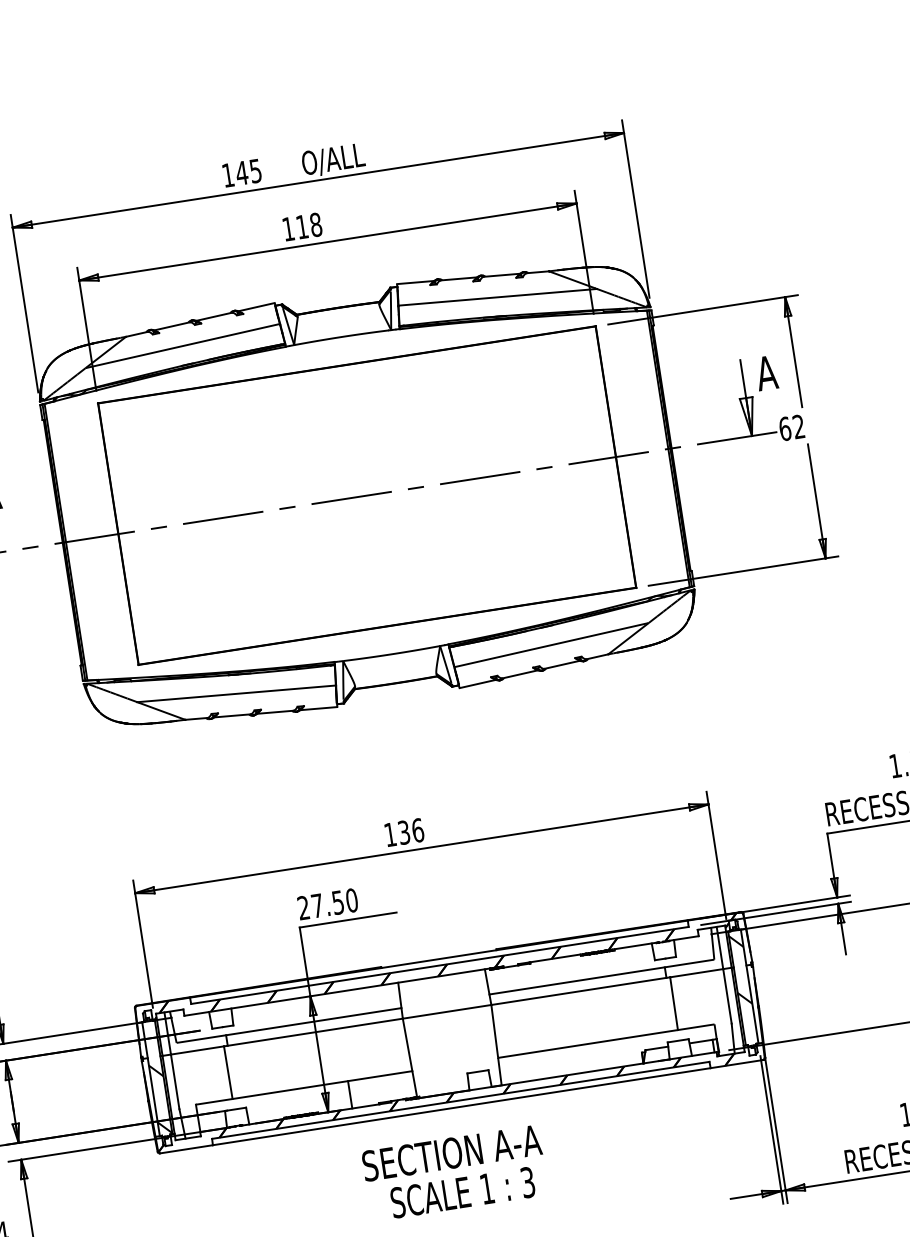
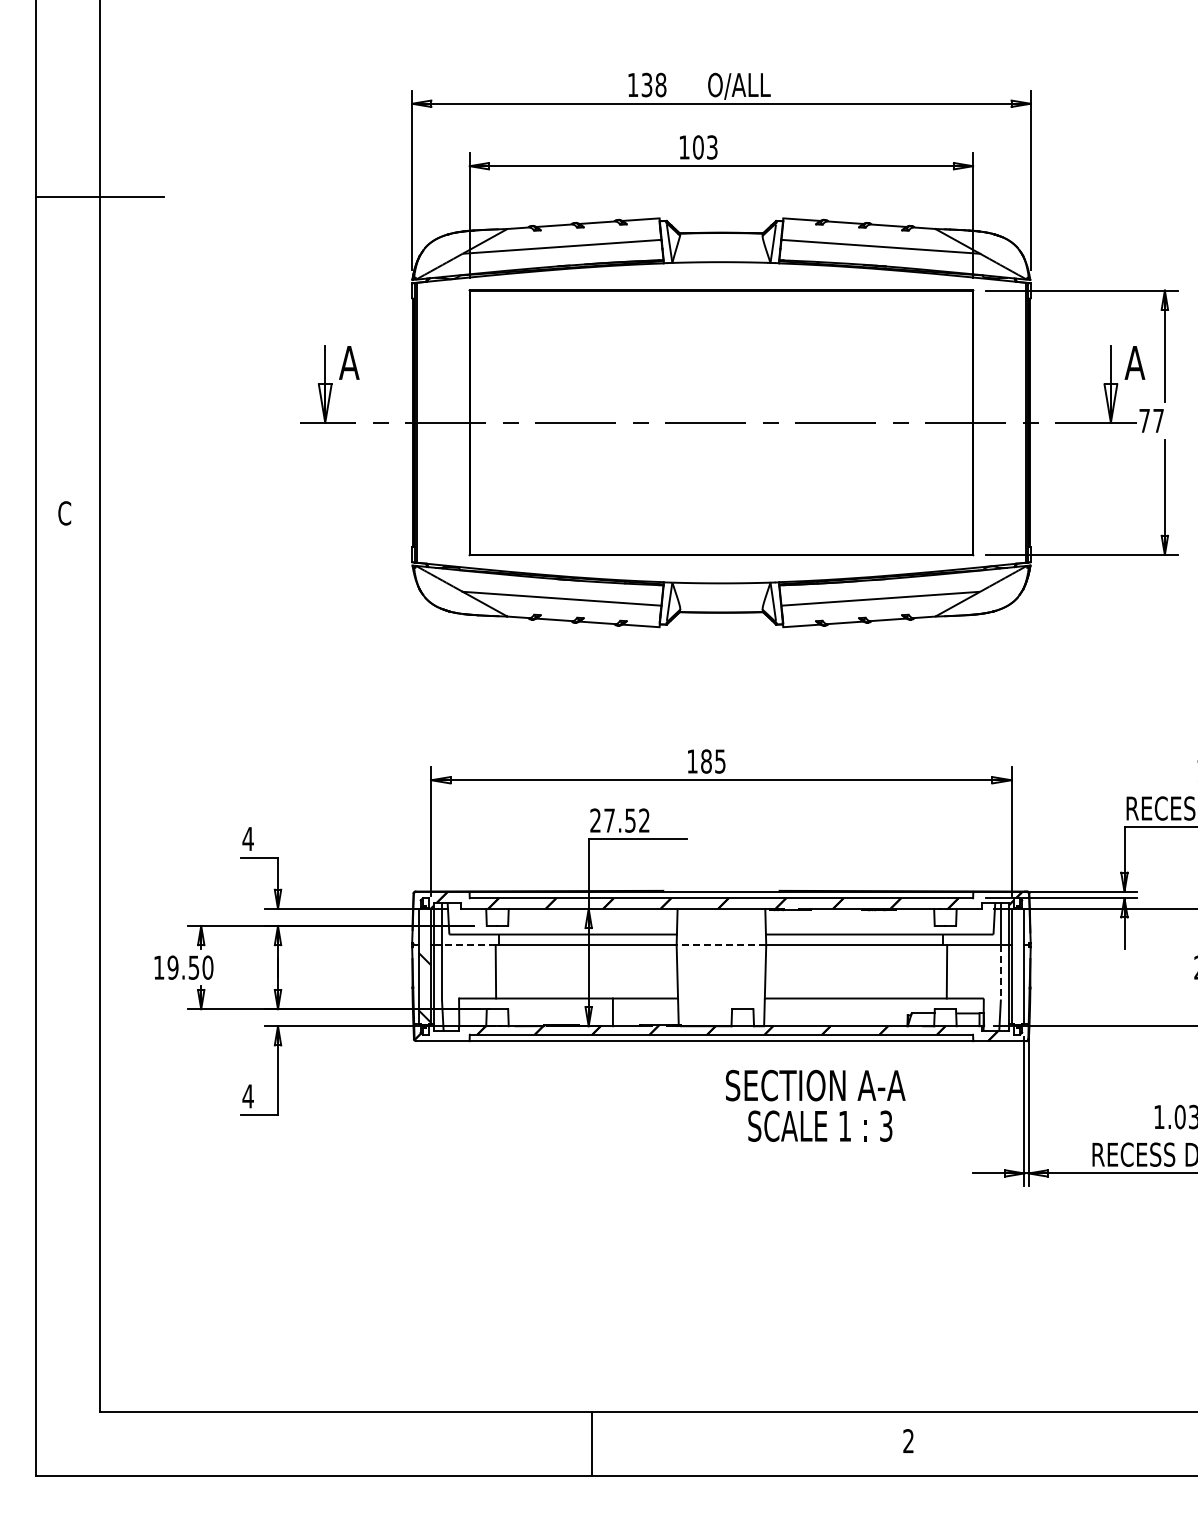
text: (248, 171) -> (653, 84), 145 -> 138
text: (309, 225) -> (705, 147), 118 -> 103
text: (791, 427) -> (1151, 420), 62 -> 77
text: (411, 831) -> (713, 761), 136 -> 185
text: (351, 900) -> (644, 820), 27.50 -> 27.52
hatch: (740, 969) -> (1017, 948), removed
line: (727, 996) -> (1000, 972), solid -> dashed
line: (447, 1012) -> (721, 945), solid -> dashed
line: (197, 1050) -> (468, 945), solid -> dashed
text: (454, 1172) -> (815, 1105), moved

